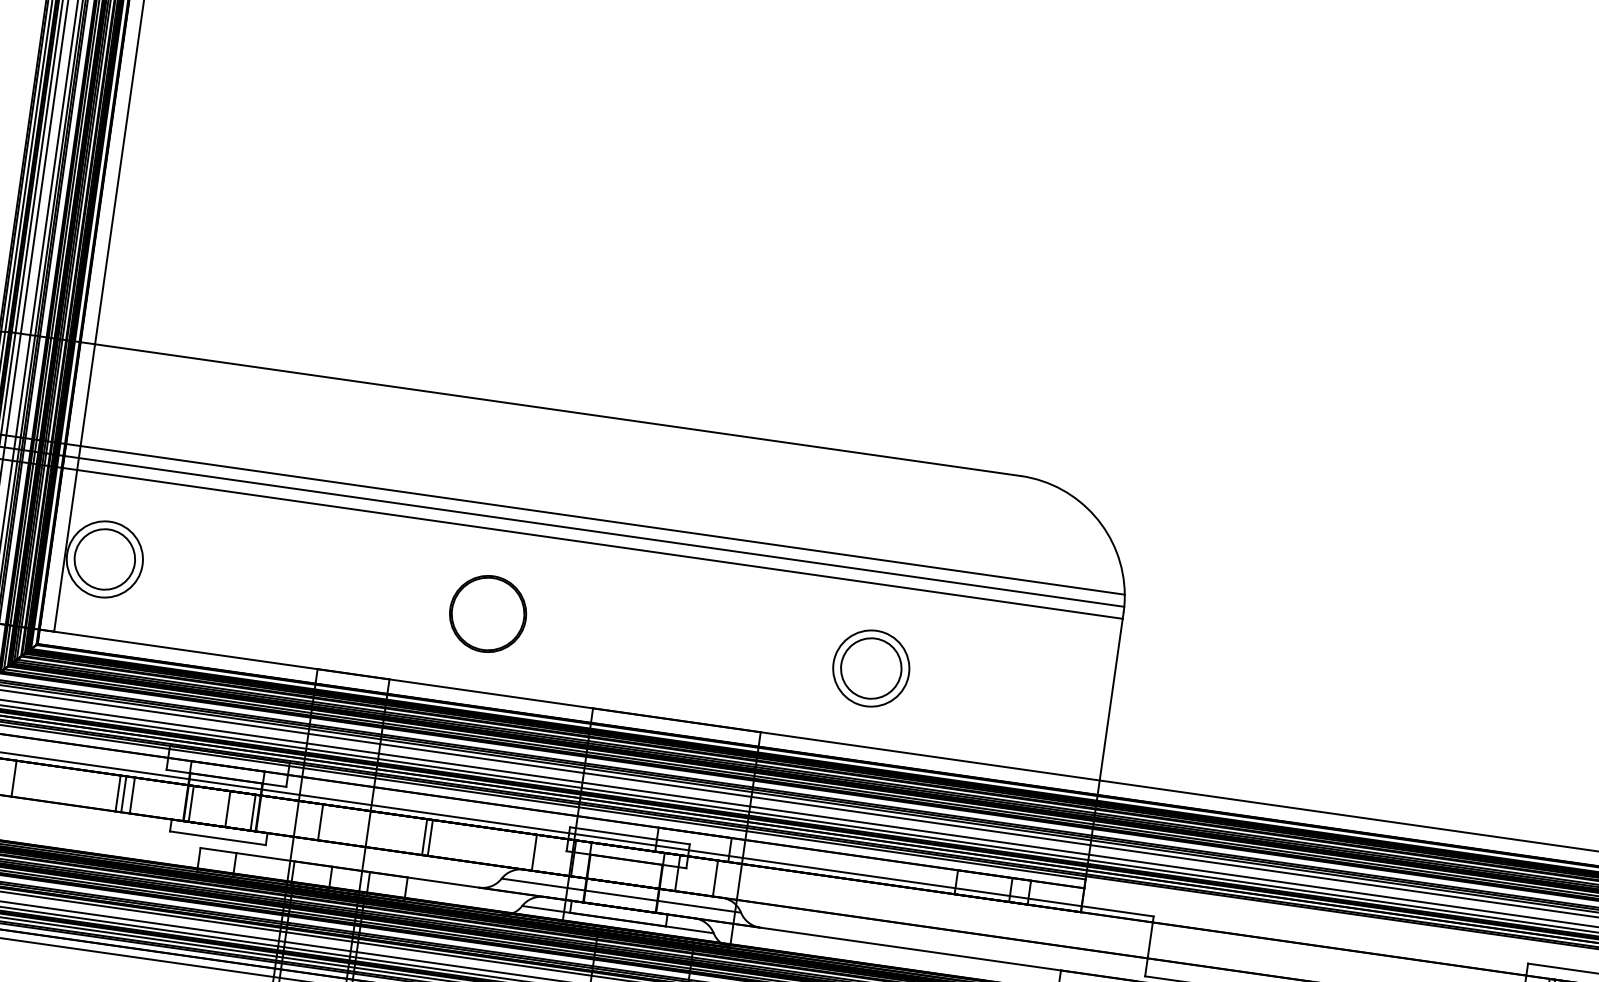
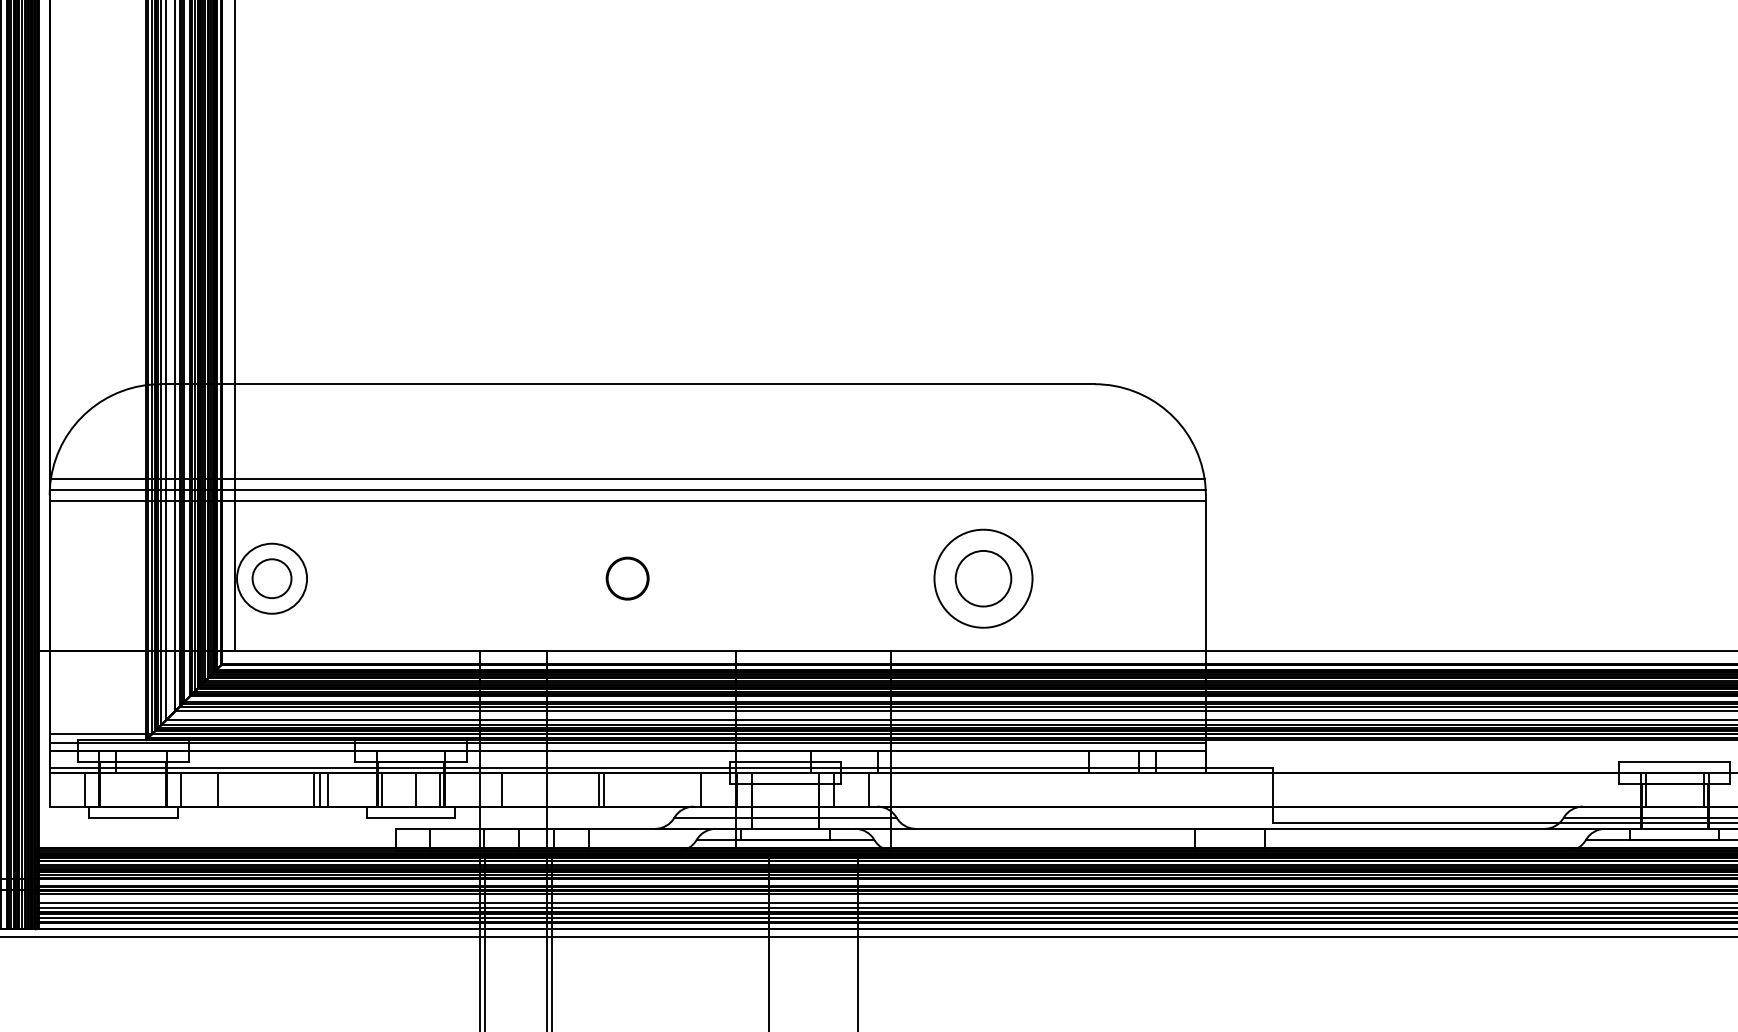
circle: (104, 559) -> (271, 578), size x0.7
part: (487, 613) -> (627, 578), size x0.6
circle: (871, 668) -> (983, 578), size x1.4

